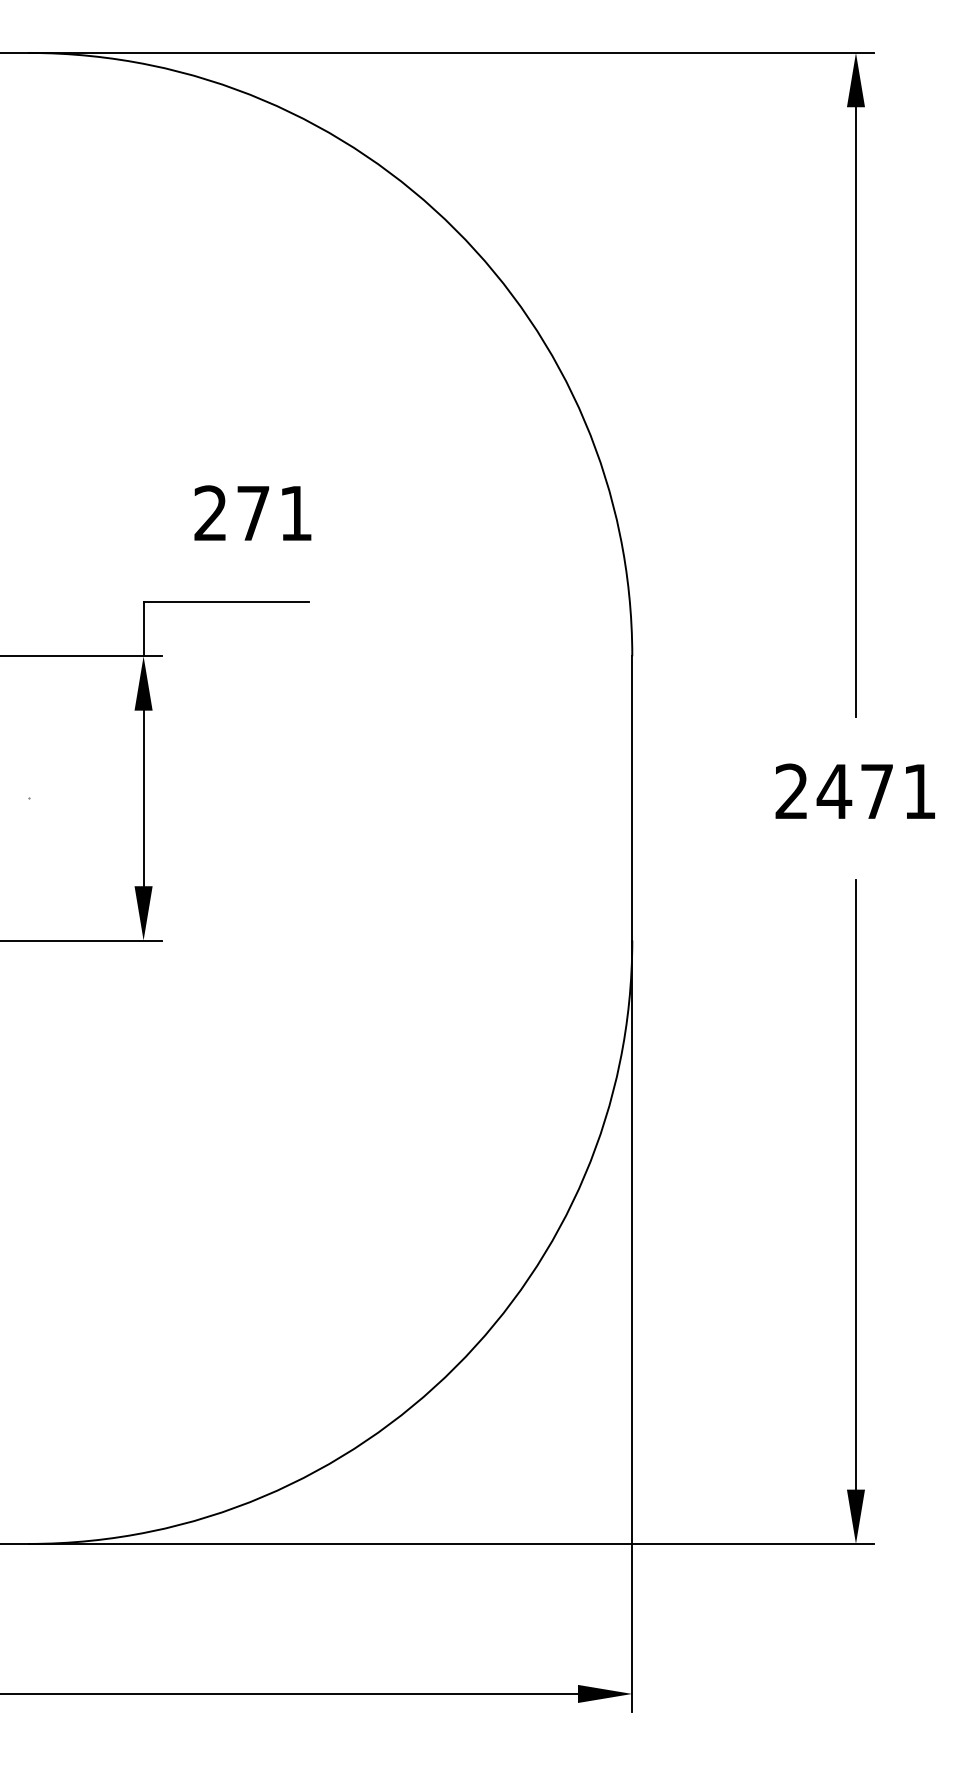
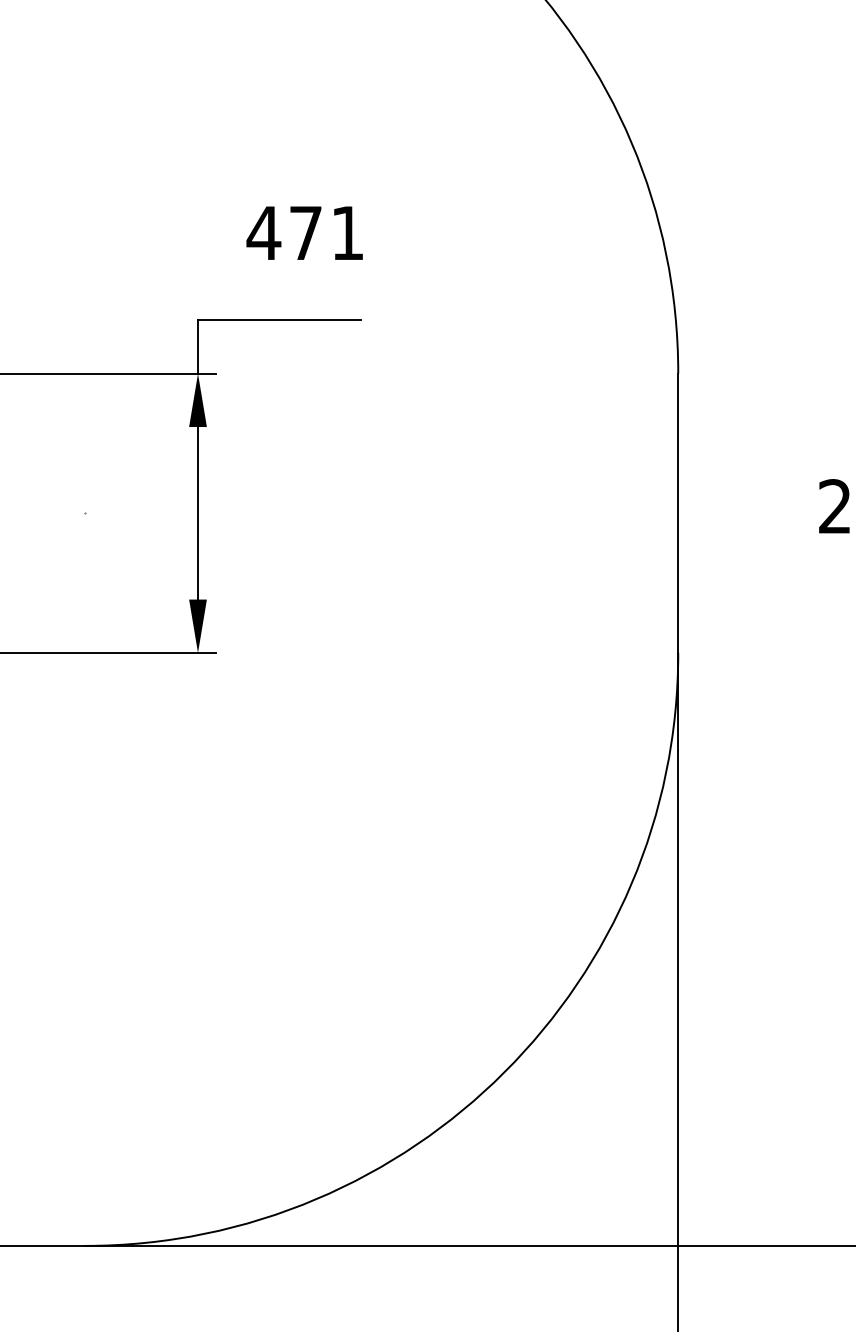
text: (210, 512) -> (263, 232), 271 -> 471

